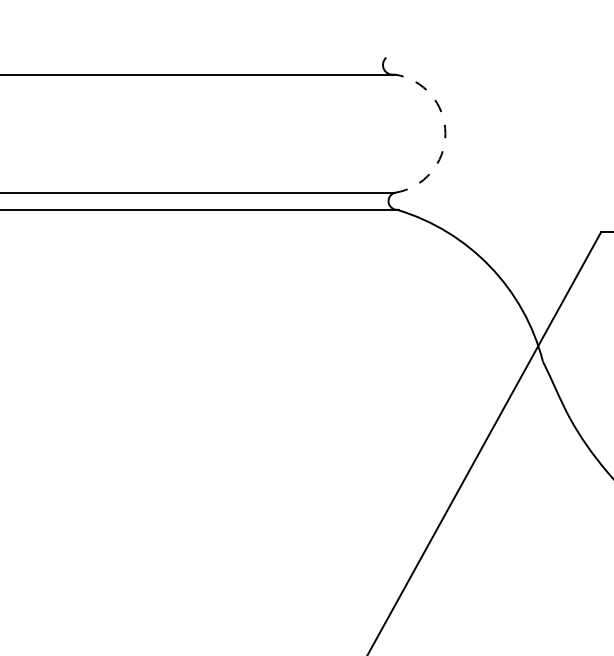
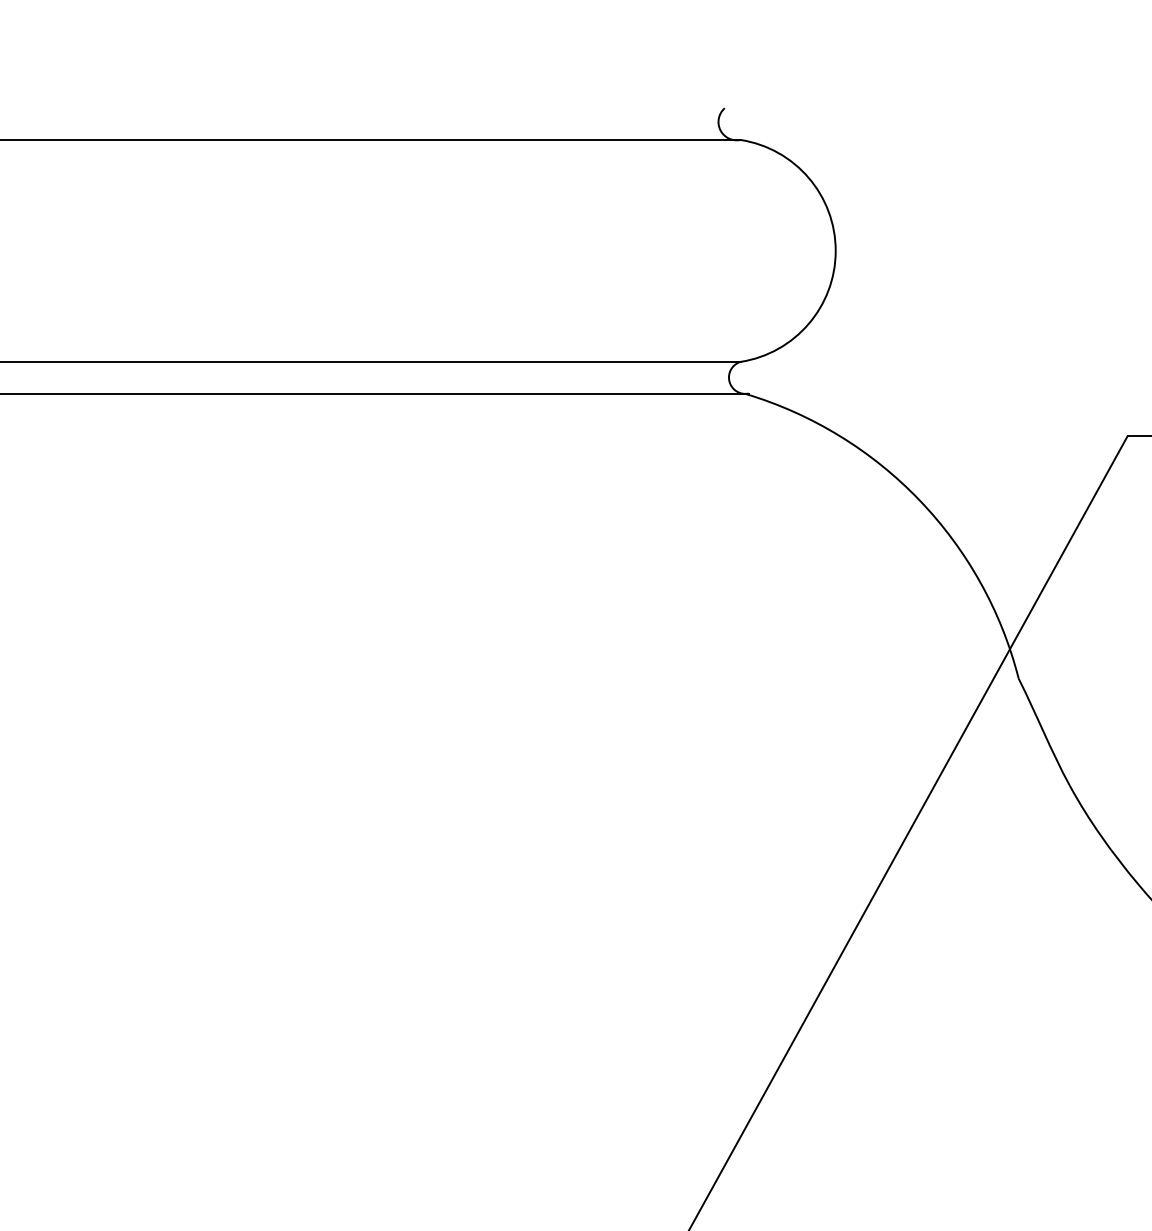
arc: (445, 133) -> (835, 250), dashed -> solid

